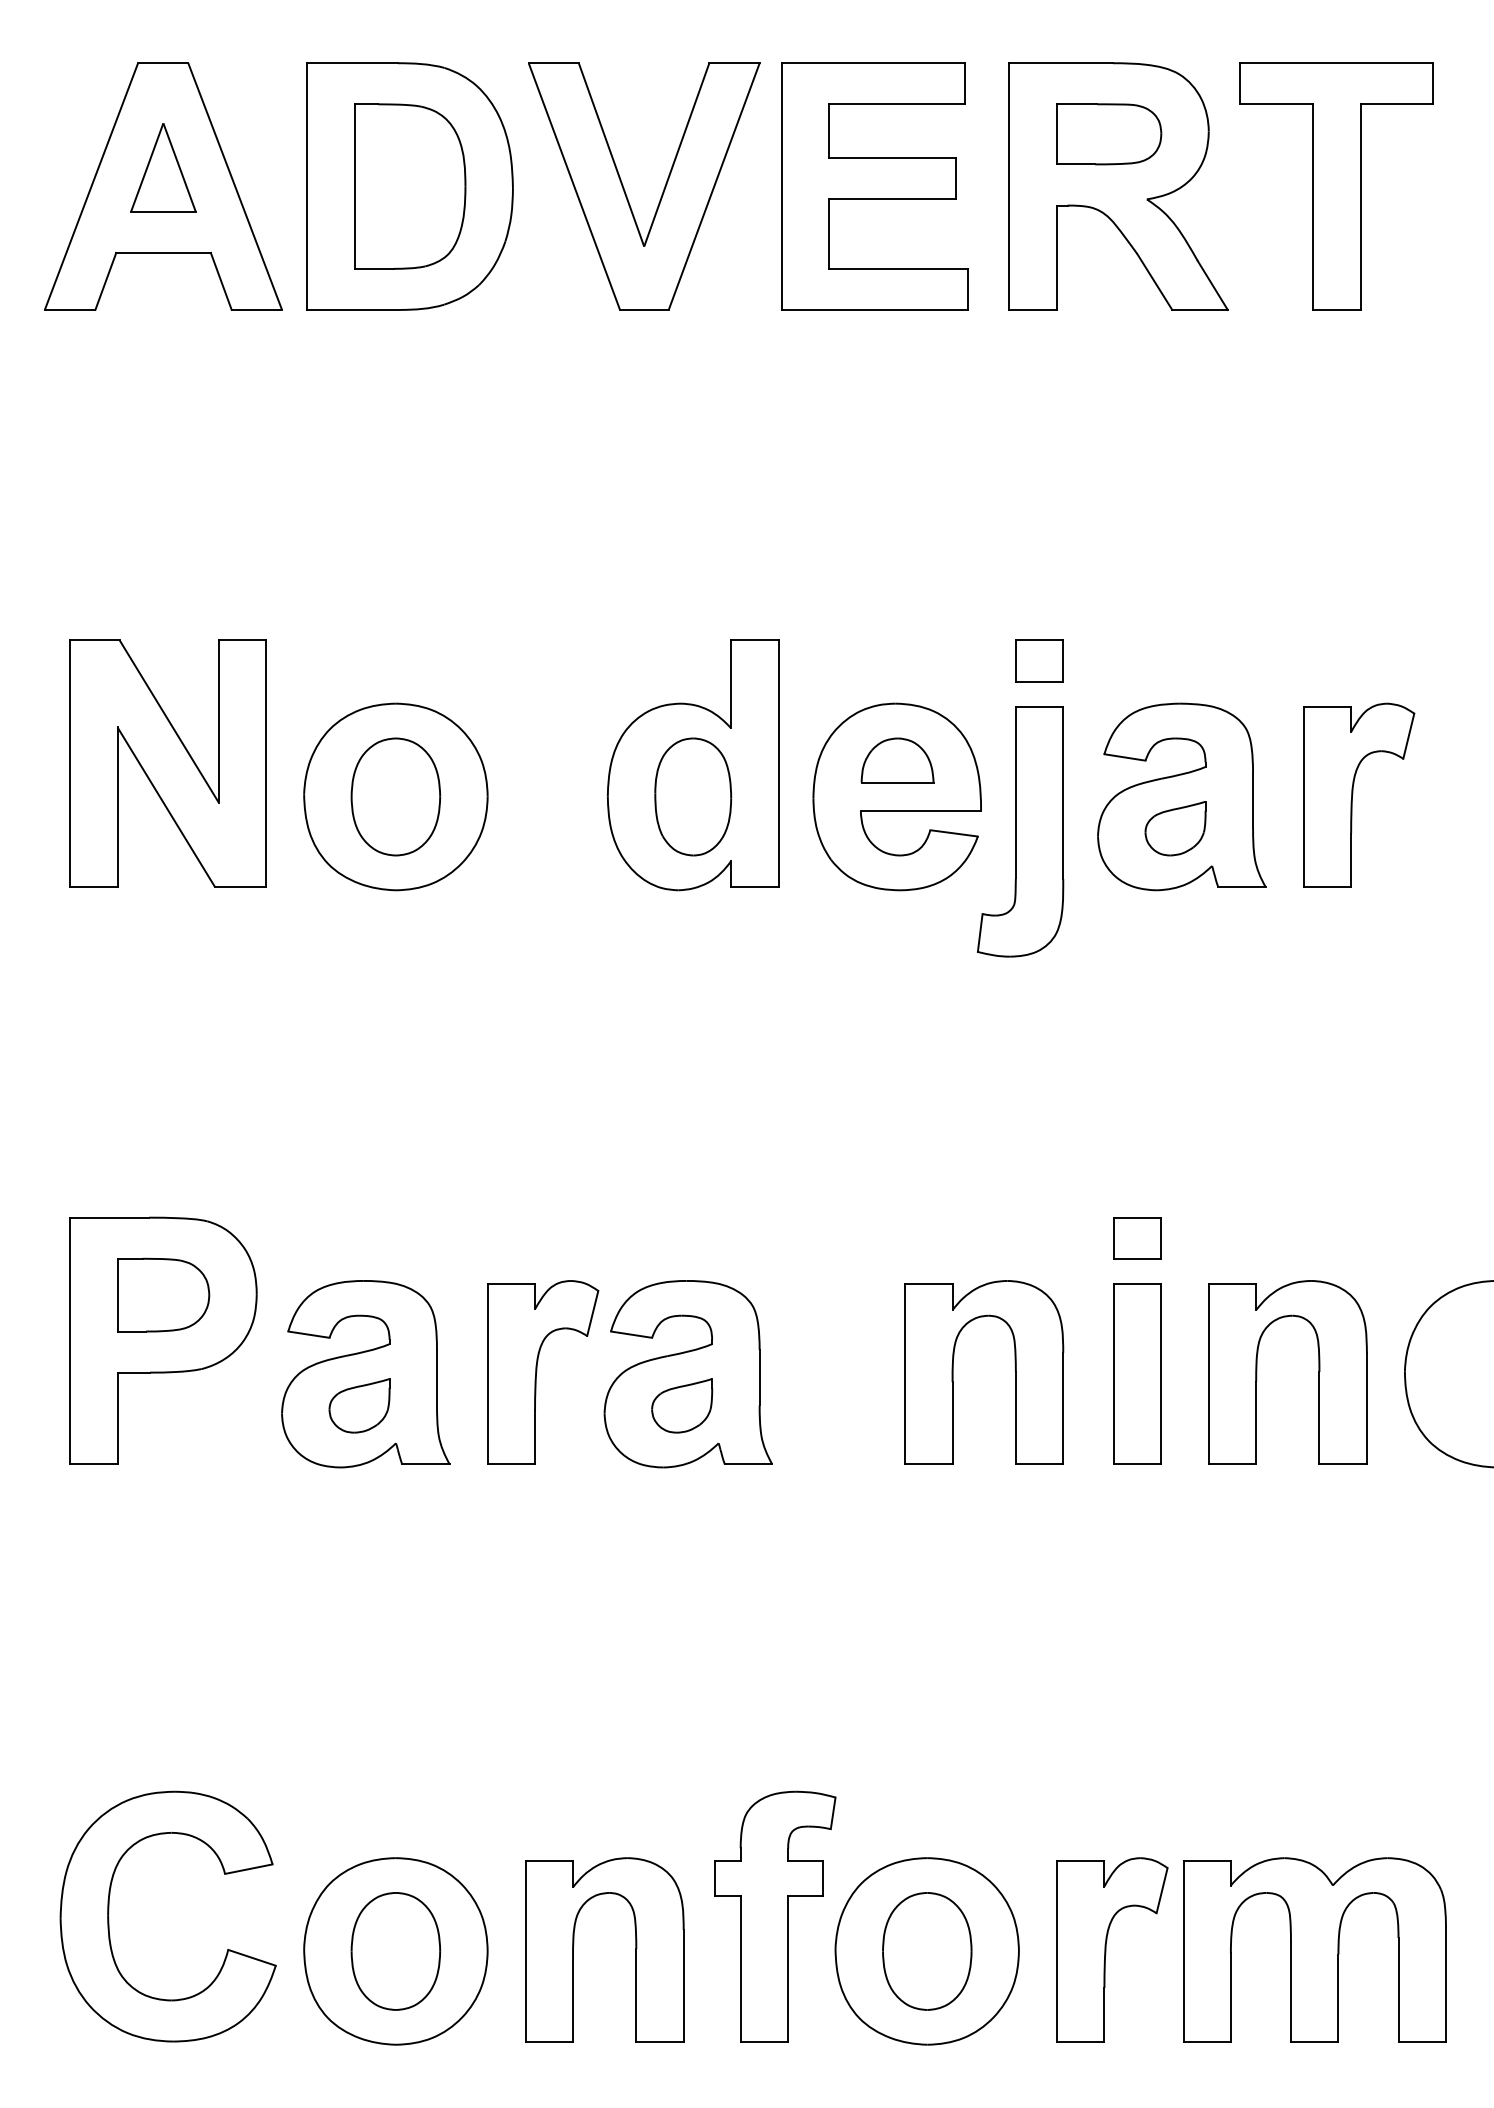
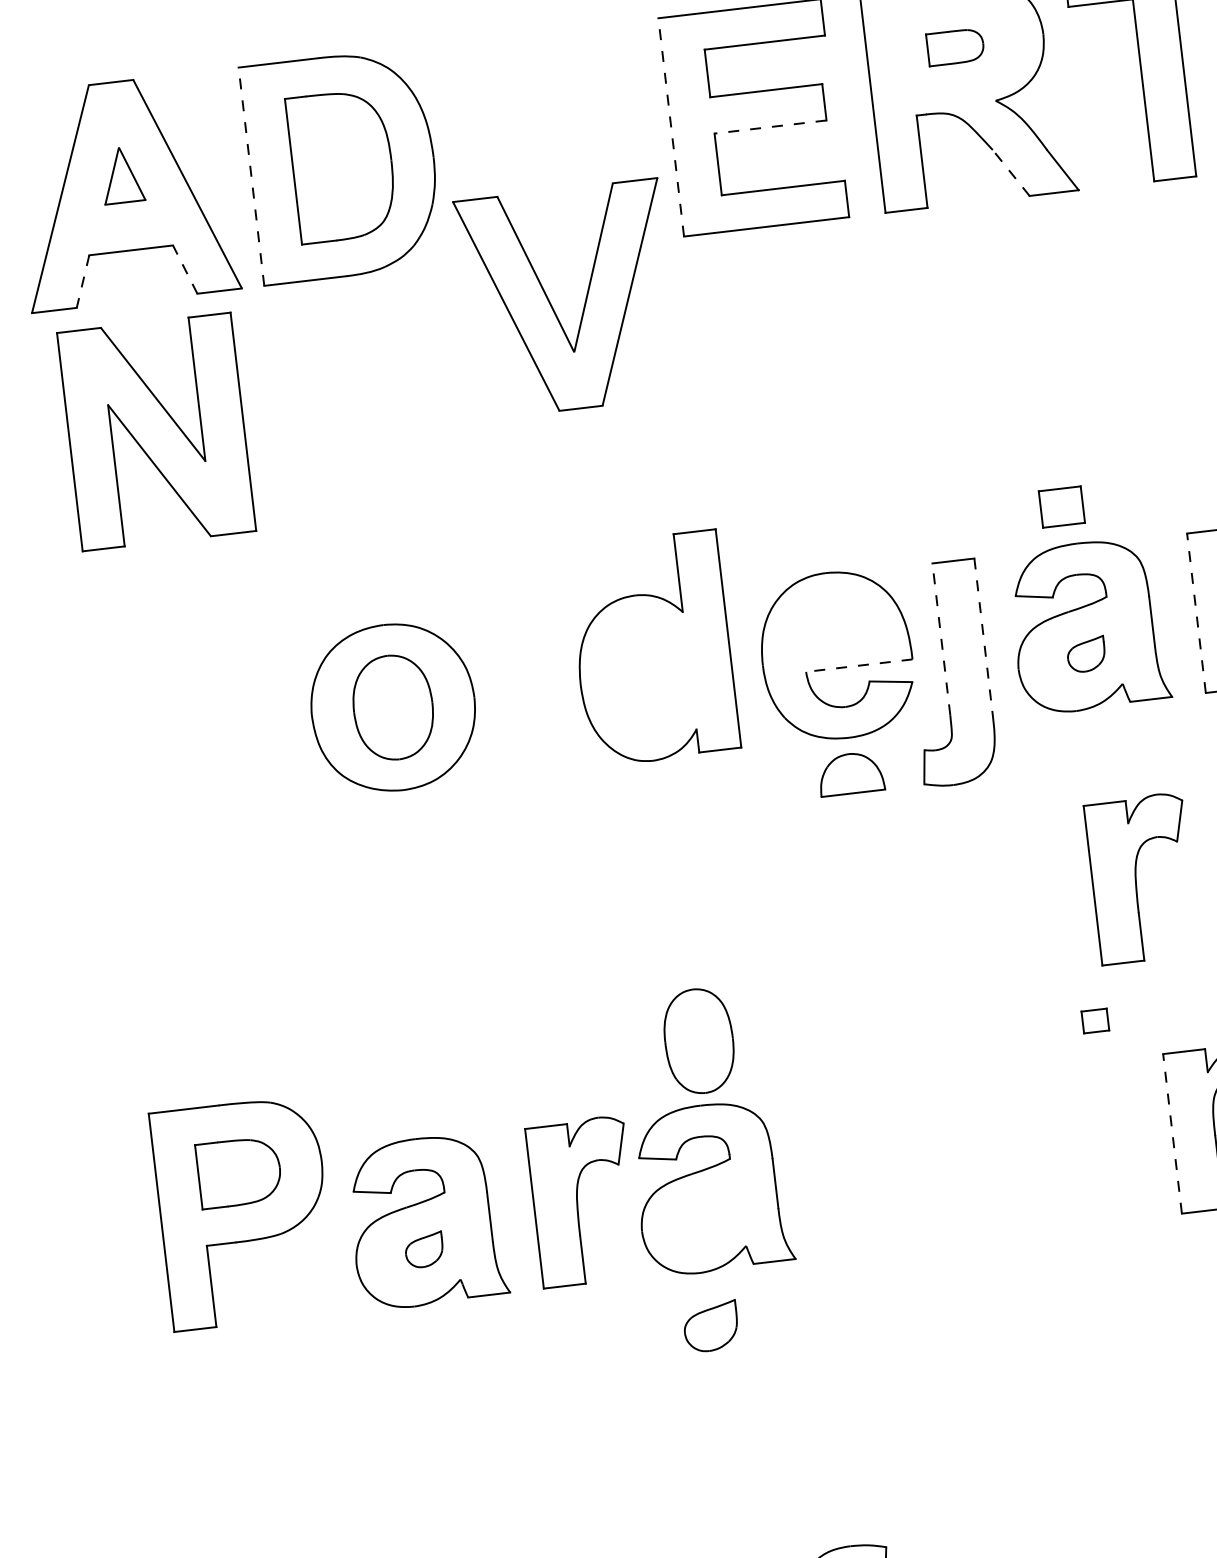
part: (1109, 134) -> (955, 47), size x0.6
part: (163, 167) -> (122, 174), size x0.7
line: (307, 186) -> (251, 176), solid -> dashed
line: (781, 186) -> (671, 127), solid -> dashed
part: (662, 191) -> (584, 301), moved
line: (892, 199) -> (770, 127), solid -> dashed
line: (221, 280) -> (185, 268), solid -> dashed
line: (105, 281) -> (82, 281), solid -> dashed
line: (1154, 281) -> (1010, 172), solid -> dashed
part: (1039, 660) -> (1061, 506), moved
part: (897, 760) -> (850, 773), moved
part: (167, 763) -> (156, 431), moved
line: (1015, 792) -> (941, 639), solid -> dashed
line: (1063, 793) -> (983, 635), solid -> dashed
part: (693, 796) -> (699, 1040), moved
line: (1303, 796) -> (1196, 612), solid -> dashed
line: (920, 811) -> (858, 665), solid -> dashed
part: (1175, 828) -> (1086, 654), size x0.7
part: (1208, 1085) -> (1142, 878), added
part: (1137, 1238) -> (1095, 1021), size x0.6
part: (1014, 1365) -> (999, 1146), removed
part: (1137, 1373) -> (1109, 1140), removed
line: (1208, 1373) -> (1172, 1133), solid -> dashed
part: (359, 1405) -> (424, 1249), size x0.7
part: (682, 1405) -> (711, 1326), moved

